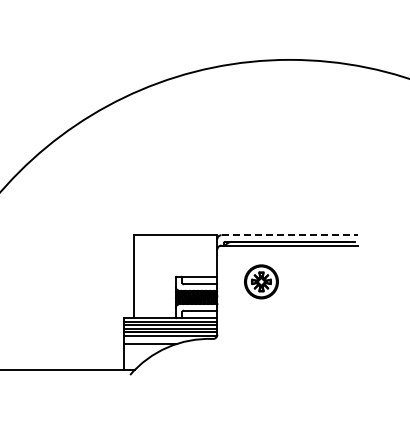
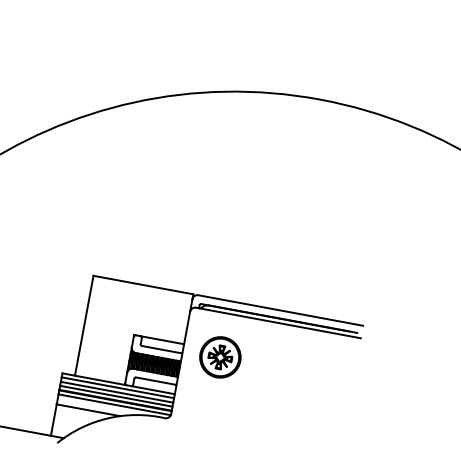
line: (290, 235) -> (281, 310), dashed -> solid
part: (261, 281) -> (220, 356), moved

